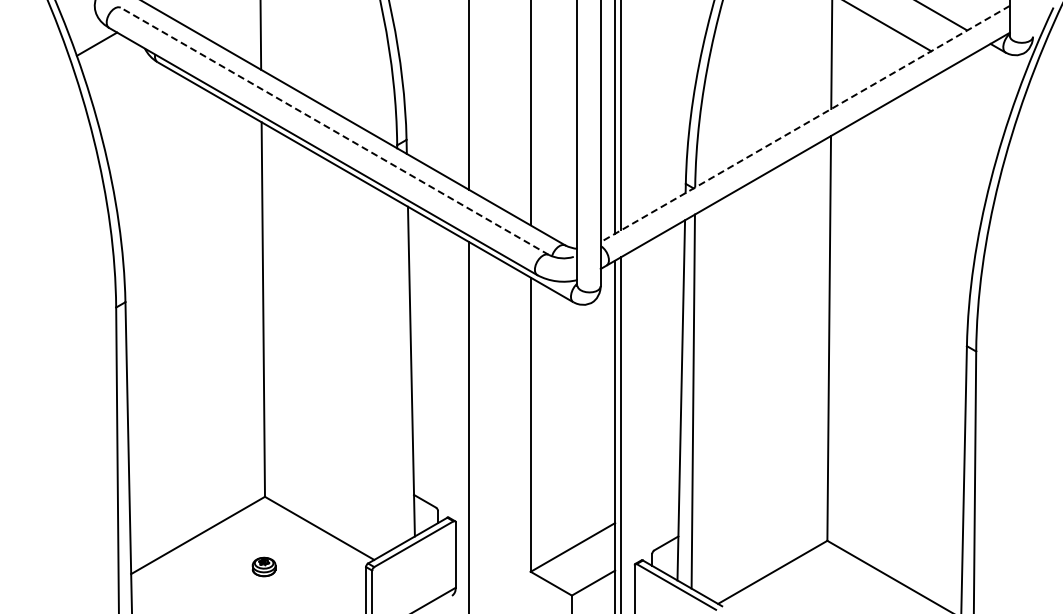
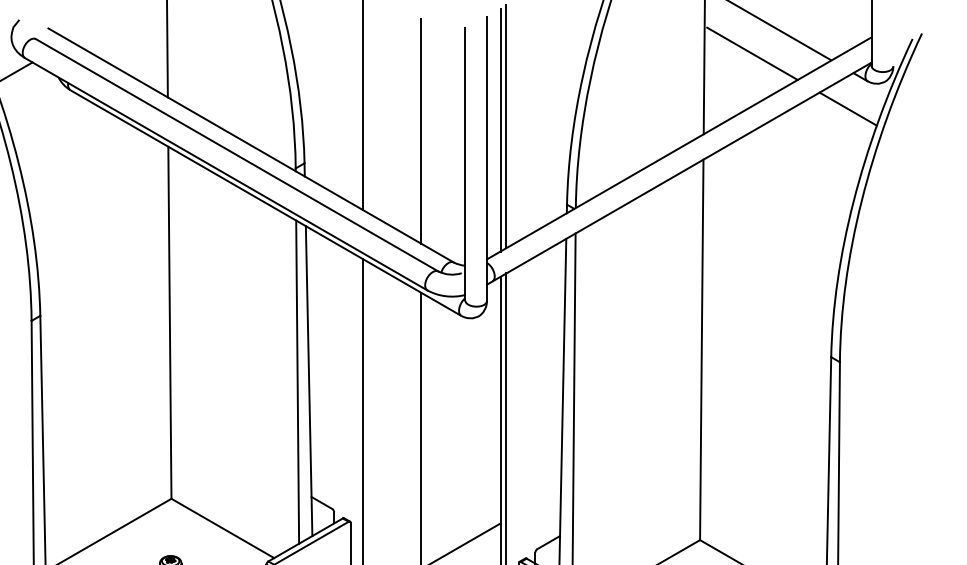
line: (984, 81) -> (847, 108), added
line: (804, 124) -> (678, 148), dashed -> solid
line: (334, 131) -> (236, 155), dashed -> solid
line: (398, 372) -> (296, 381), added

